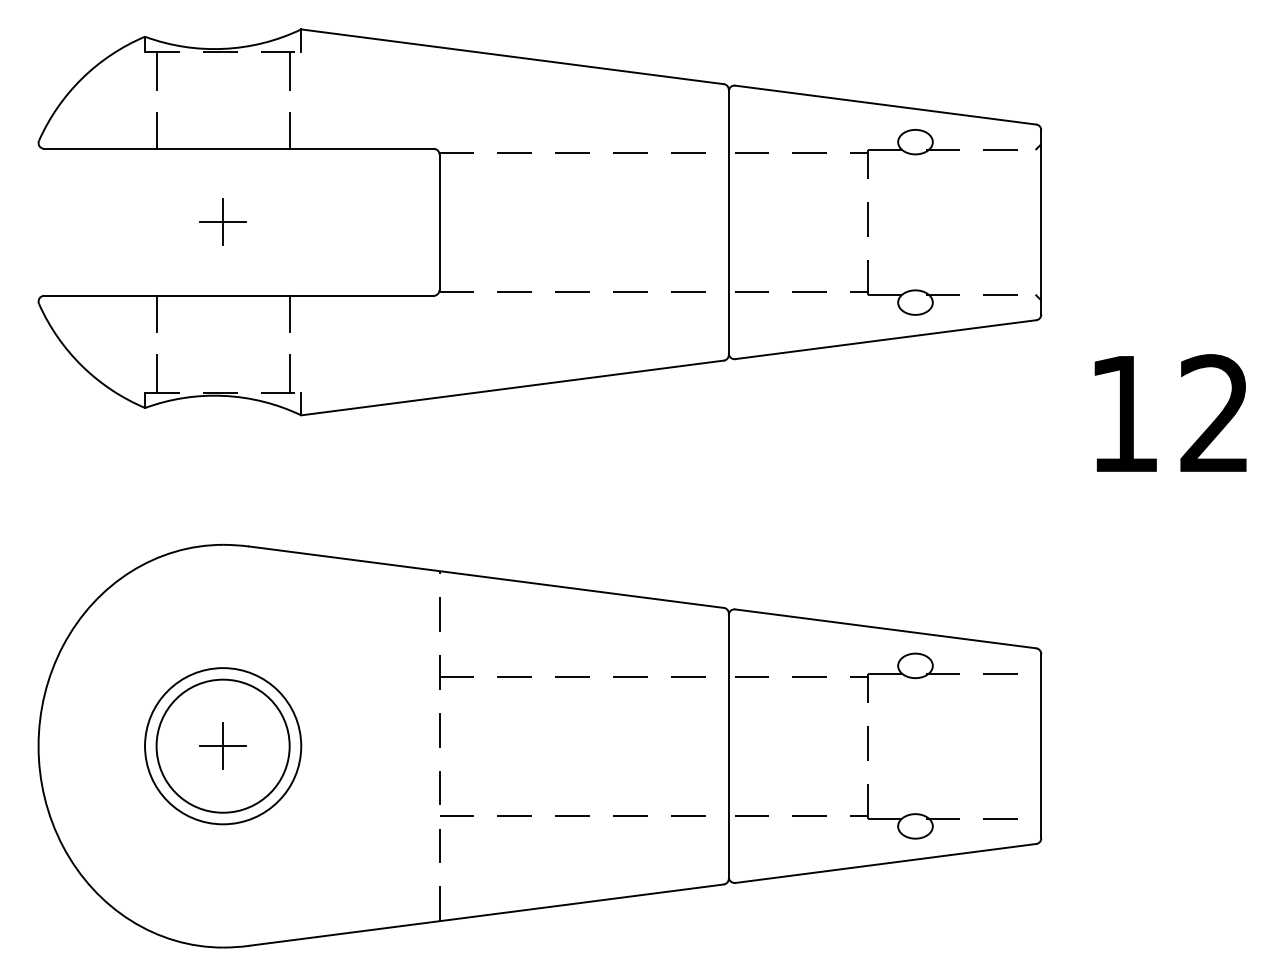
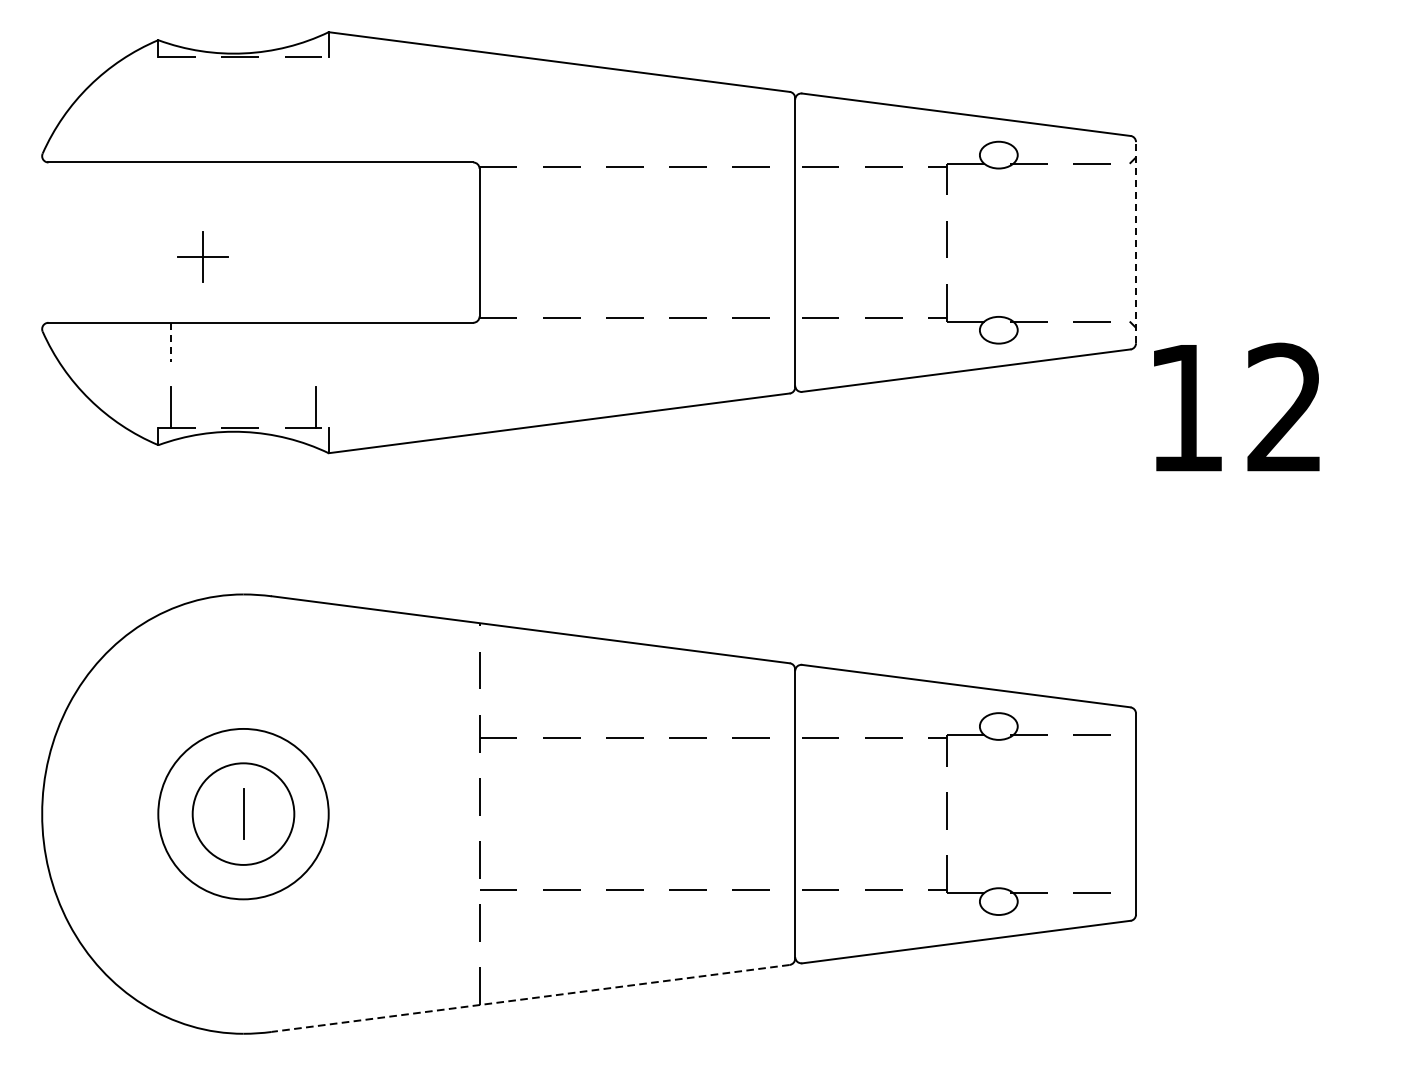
line: (156, 70) -> (170, 77), removed
line: (289, 70) -> (315, 77), removed
line: (156, 130) -> (170, 142), removed
line: (289, 130) -> (315, 142), removed
part: (222, 221) -> (202, 255), moved
line: (1041, 221) -> (1136, 241), solid -> dashed
line: (156, 313) -> (170, 342), solid -> dashed
line: (289, 313) -> (315, 342), removed
text: (1170, 412) -> (1236, 406), moved
circle: (222, 745) -> (242, 813), size x0.7
line: (222, 746) -> (242, 814), removed
line: (485, 915) -> (529, 998), solid -> dashed

